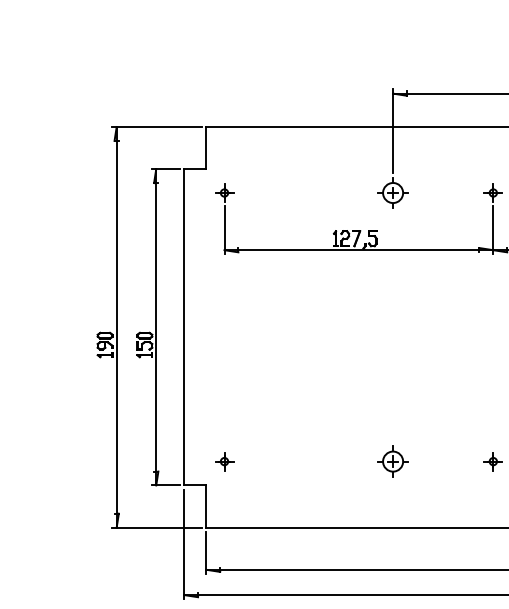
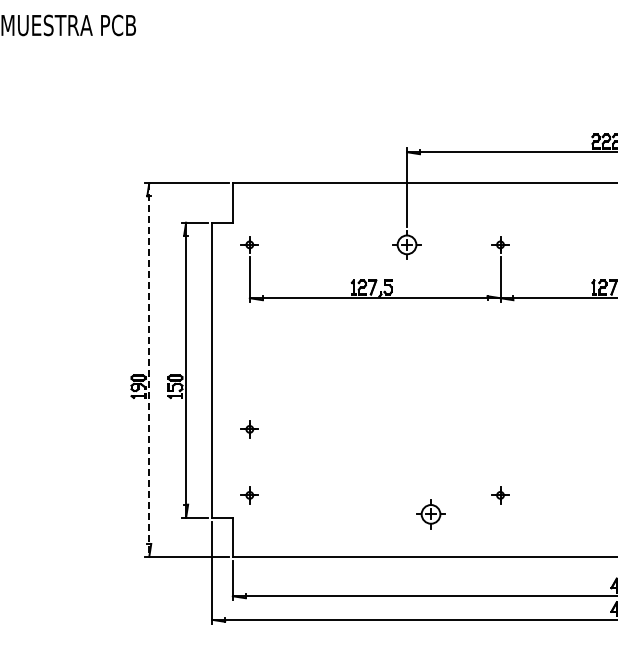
line: (116, 327) -> (149, 370), solid -> dashed
part: (224, 390) -> (249, 429), added
part: (392, 461) -> (430, 514), moved

